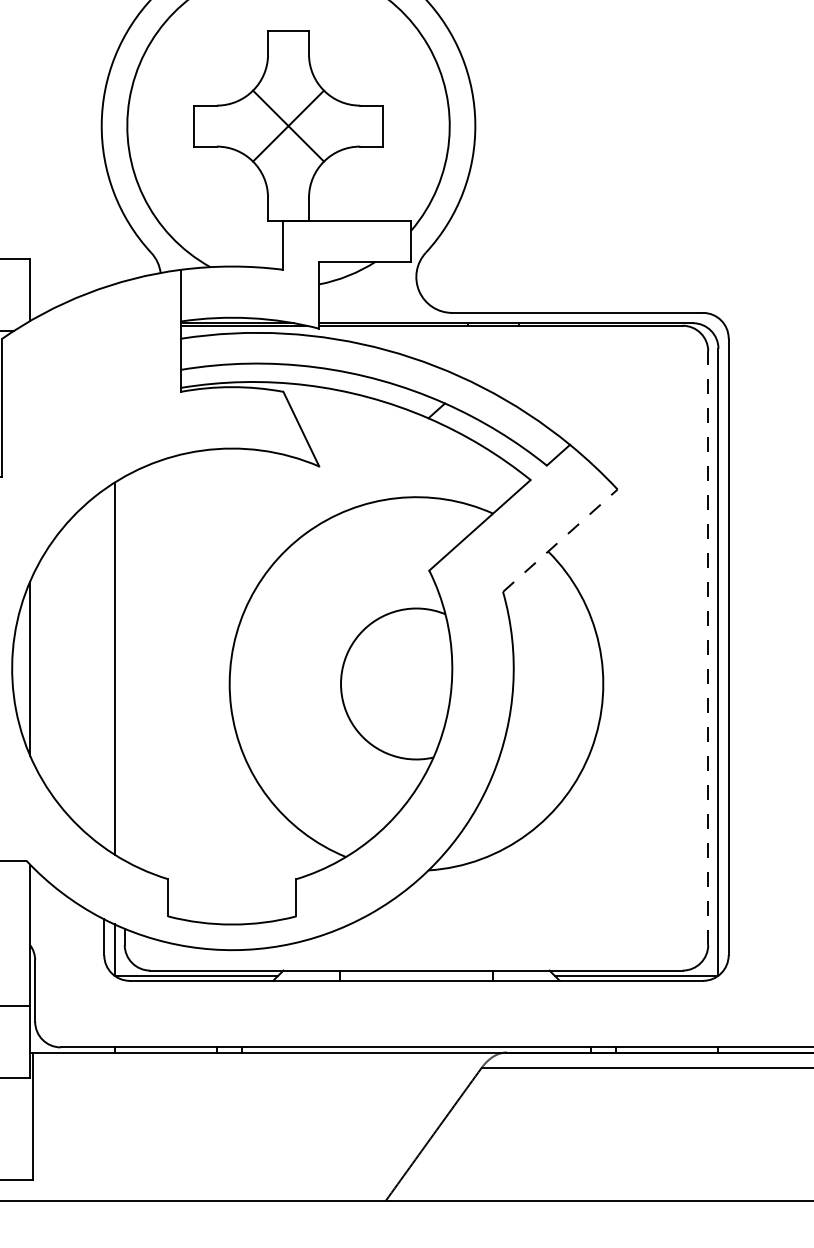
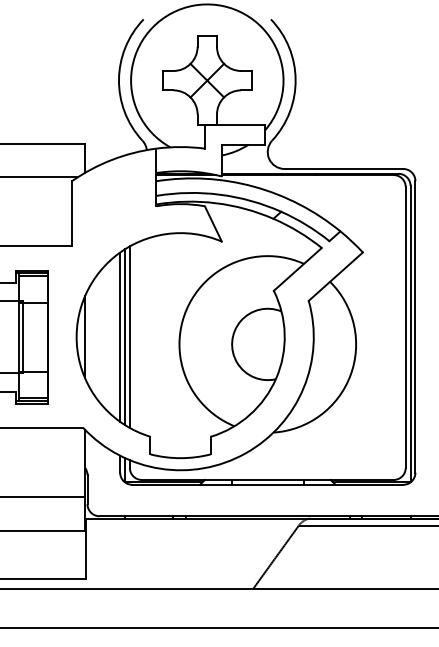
line: (561, 540) -> (336, 276), dashed -> solid
line: (707, 648) -> (405, 327), dashed -> solid
line: (104, 667) -> (120, 336), added
line: (123, 667) -> (129, 336), added

